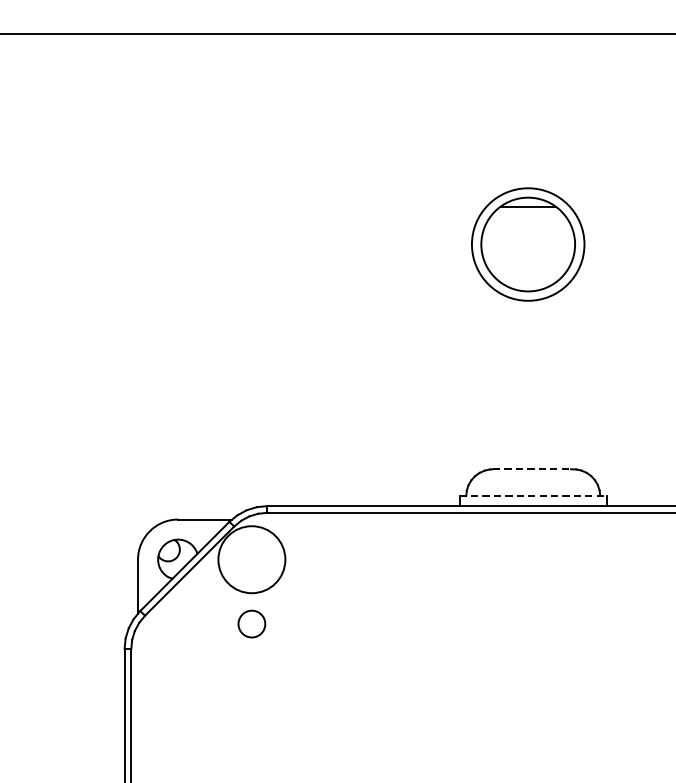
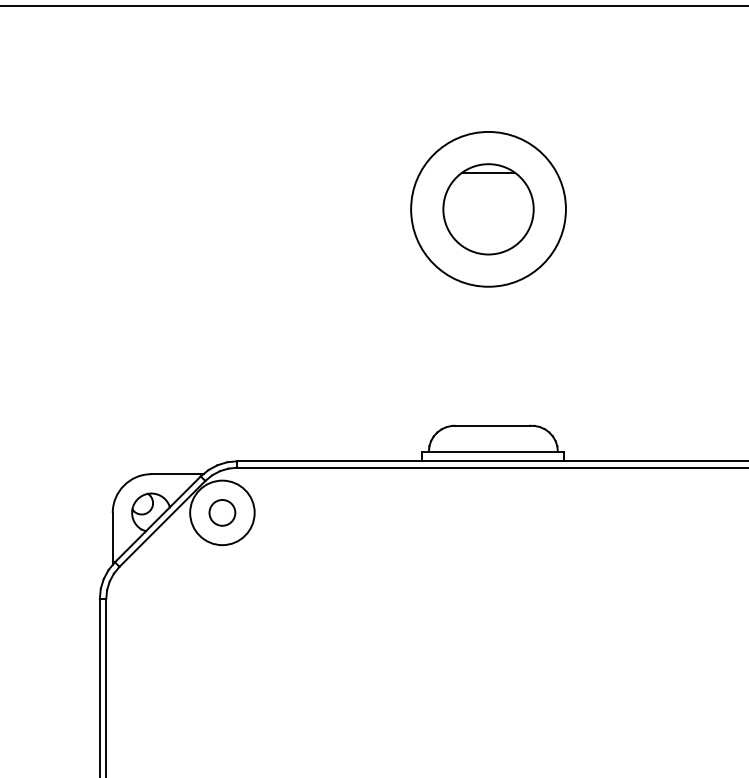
circle: (528, 243) -> (488, 208), size x1.43
line: (532, 468) -> (492, 425), dashed -> solid
line: (533, 495) -> (493, 451), dashed -> solid
circle: (251, 623) -> (222, 512), moved

